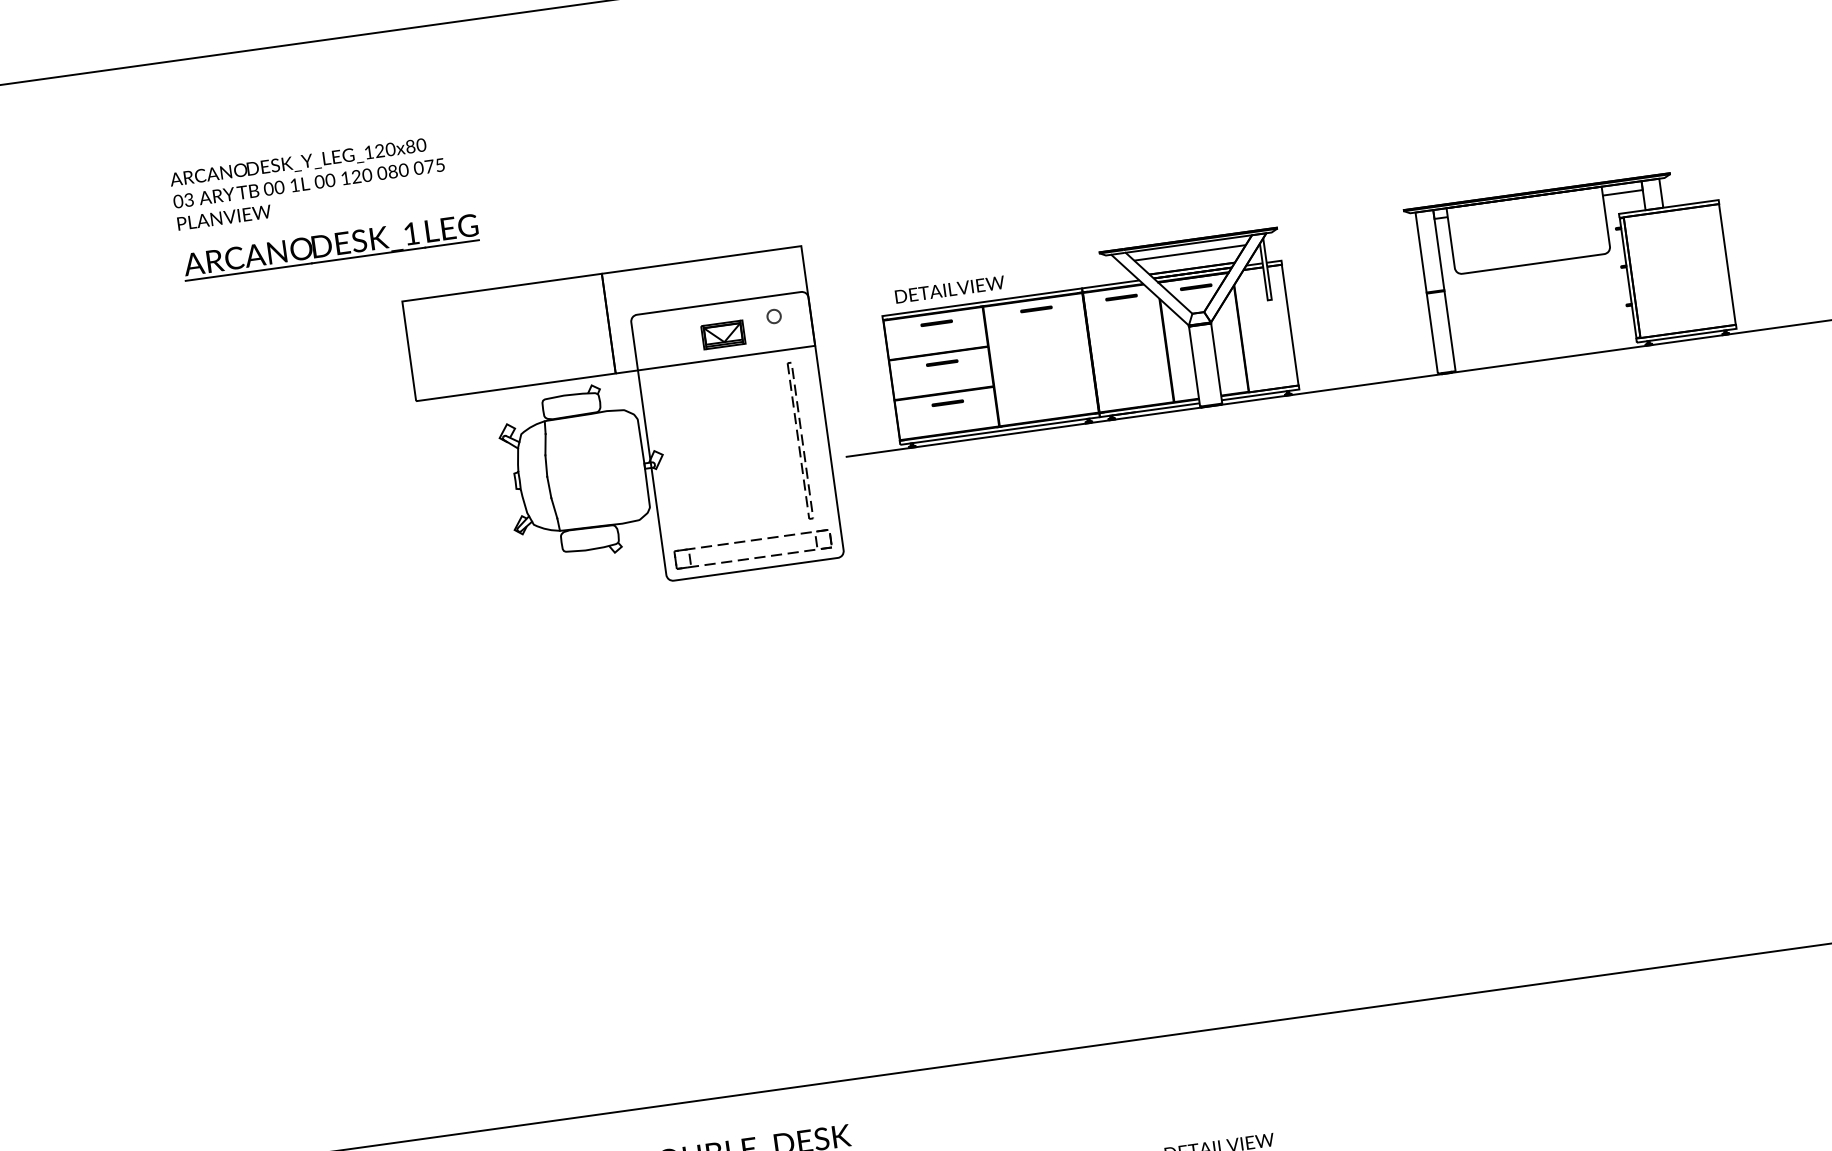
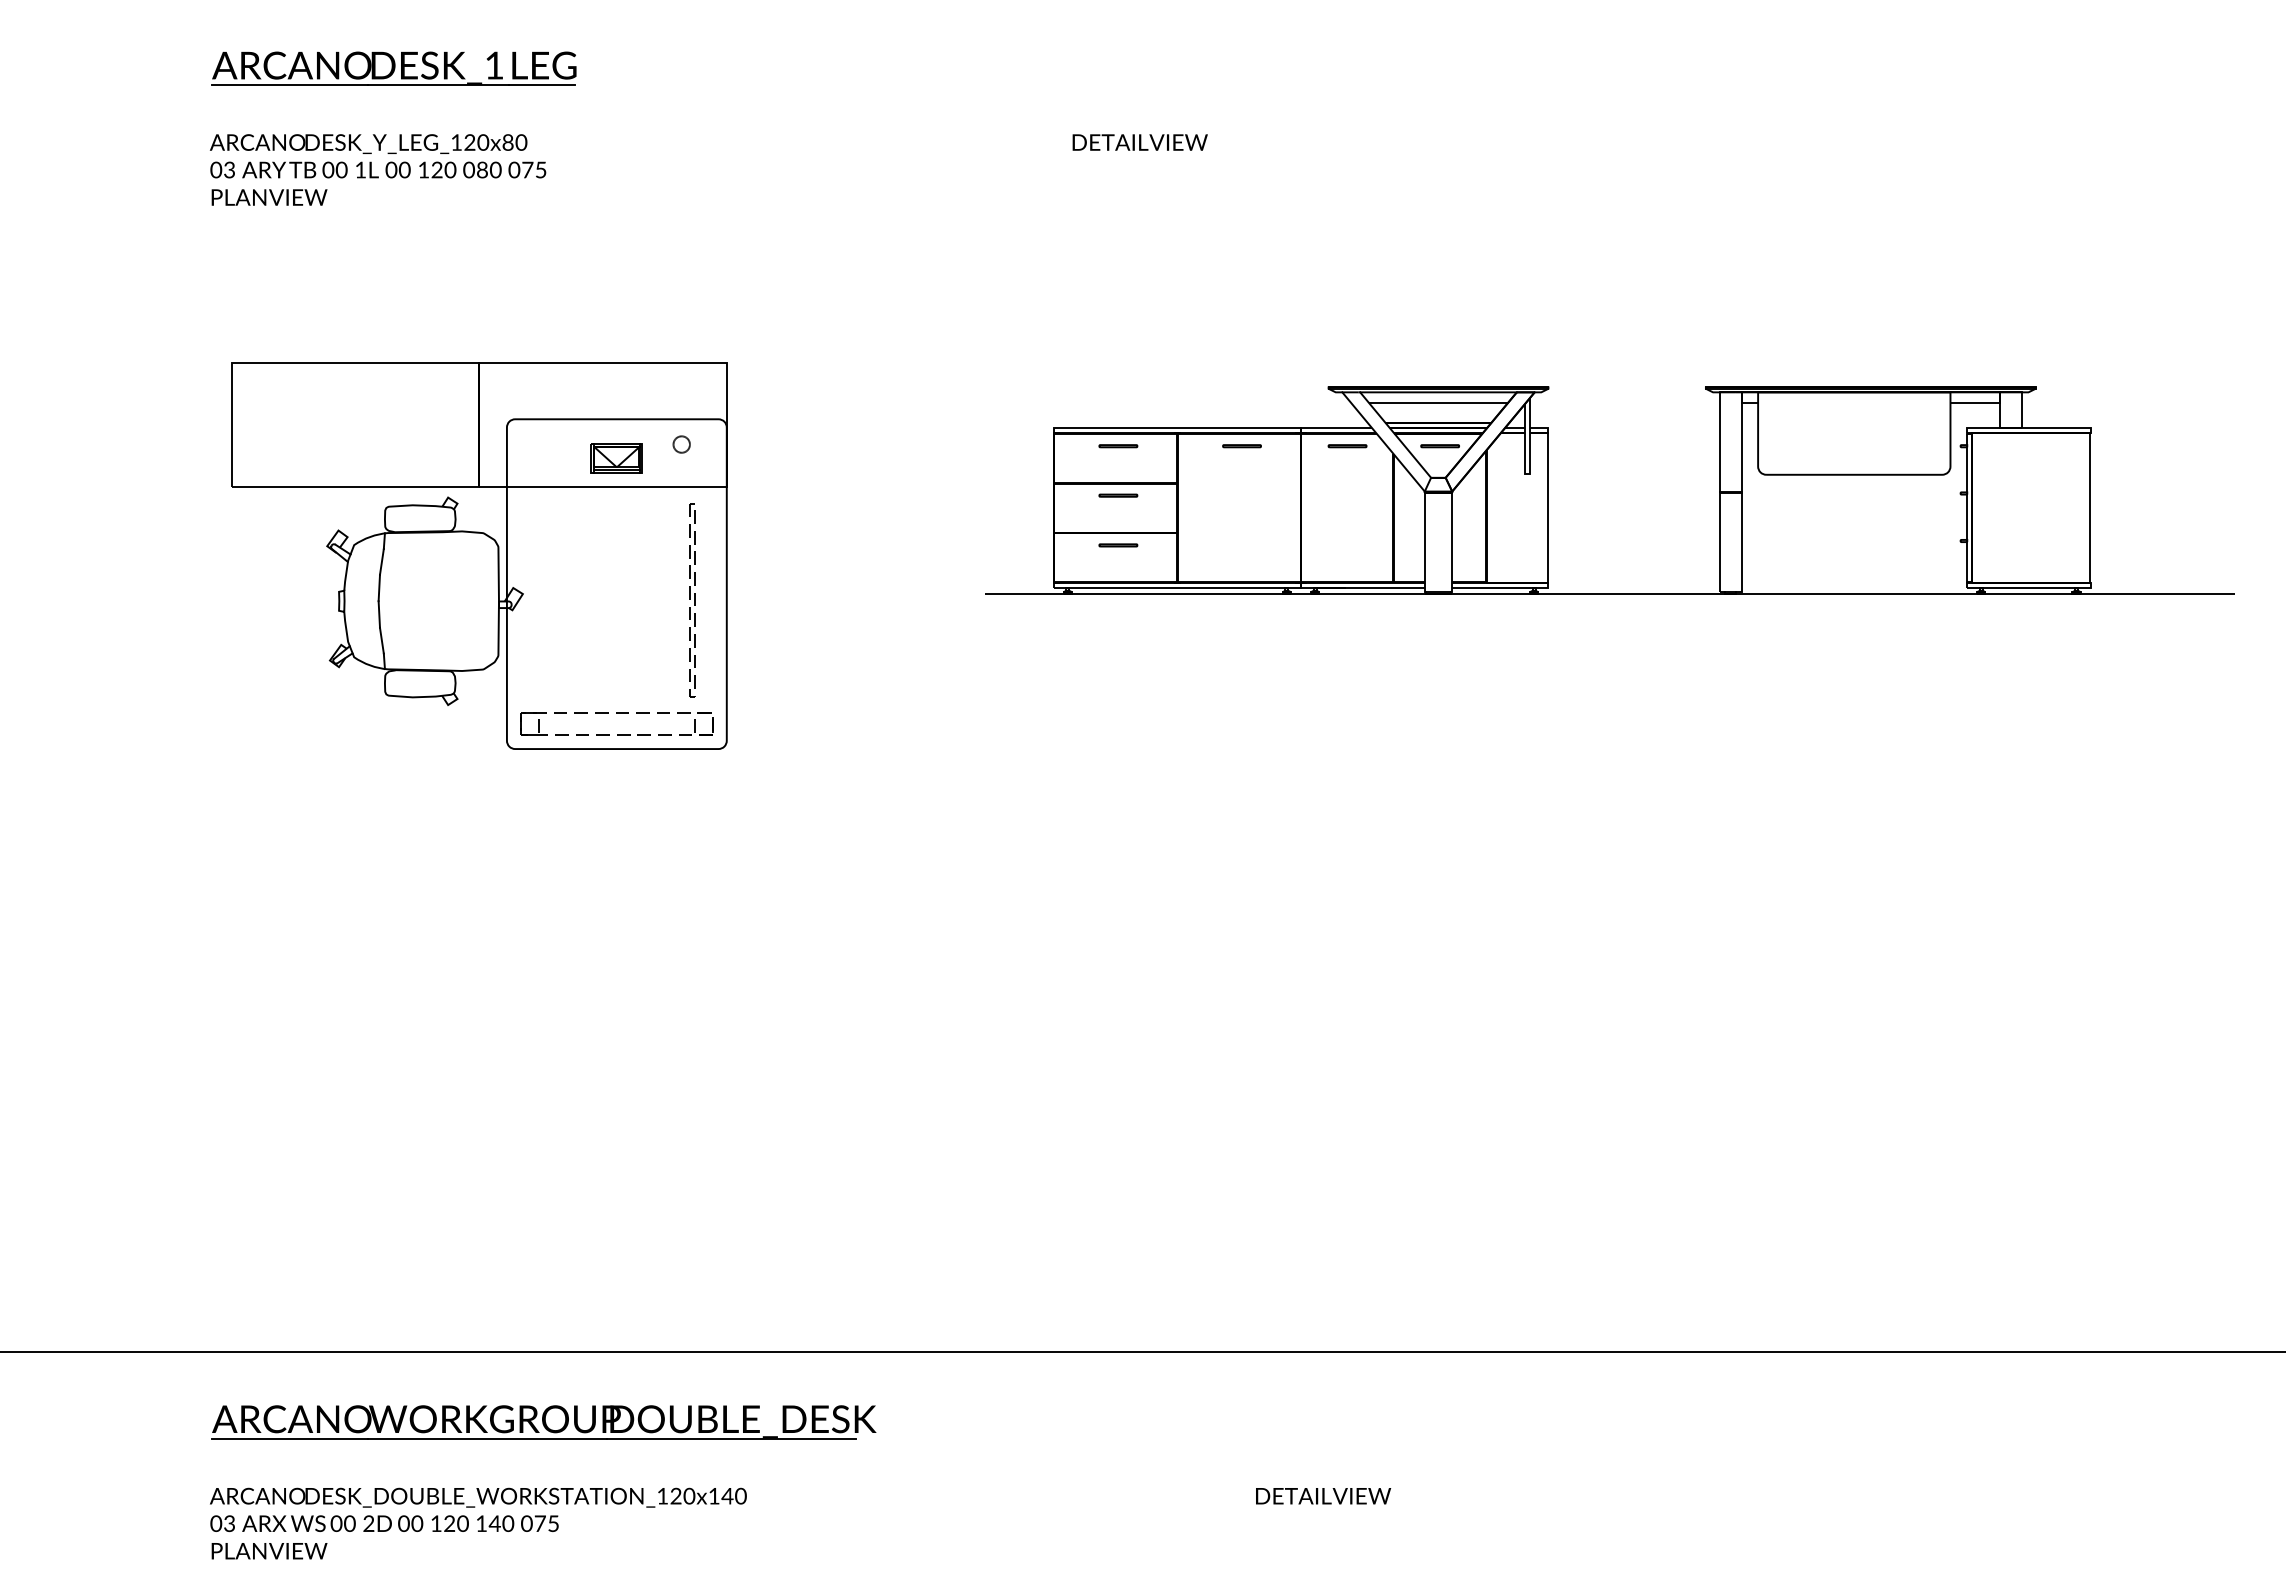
part: (330, 247) -> (393, 68), moved
text: (949, 289) -> (1139, 142), moved
part: (623, 428) -> (479, 555), moved

